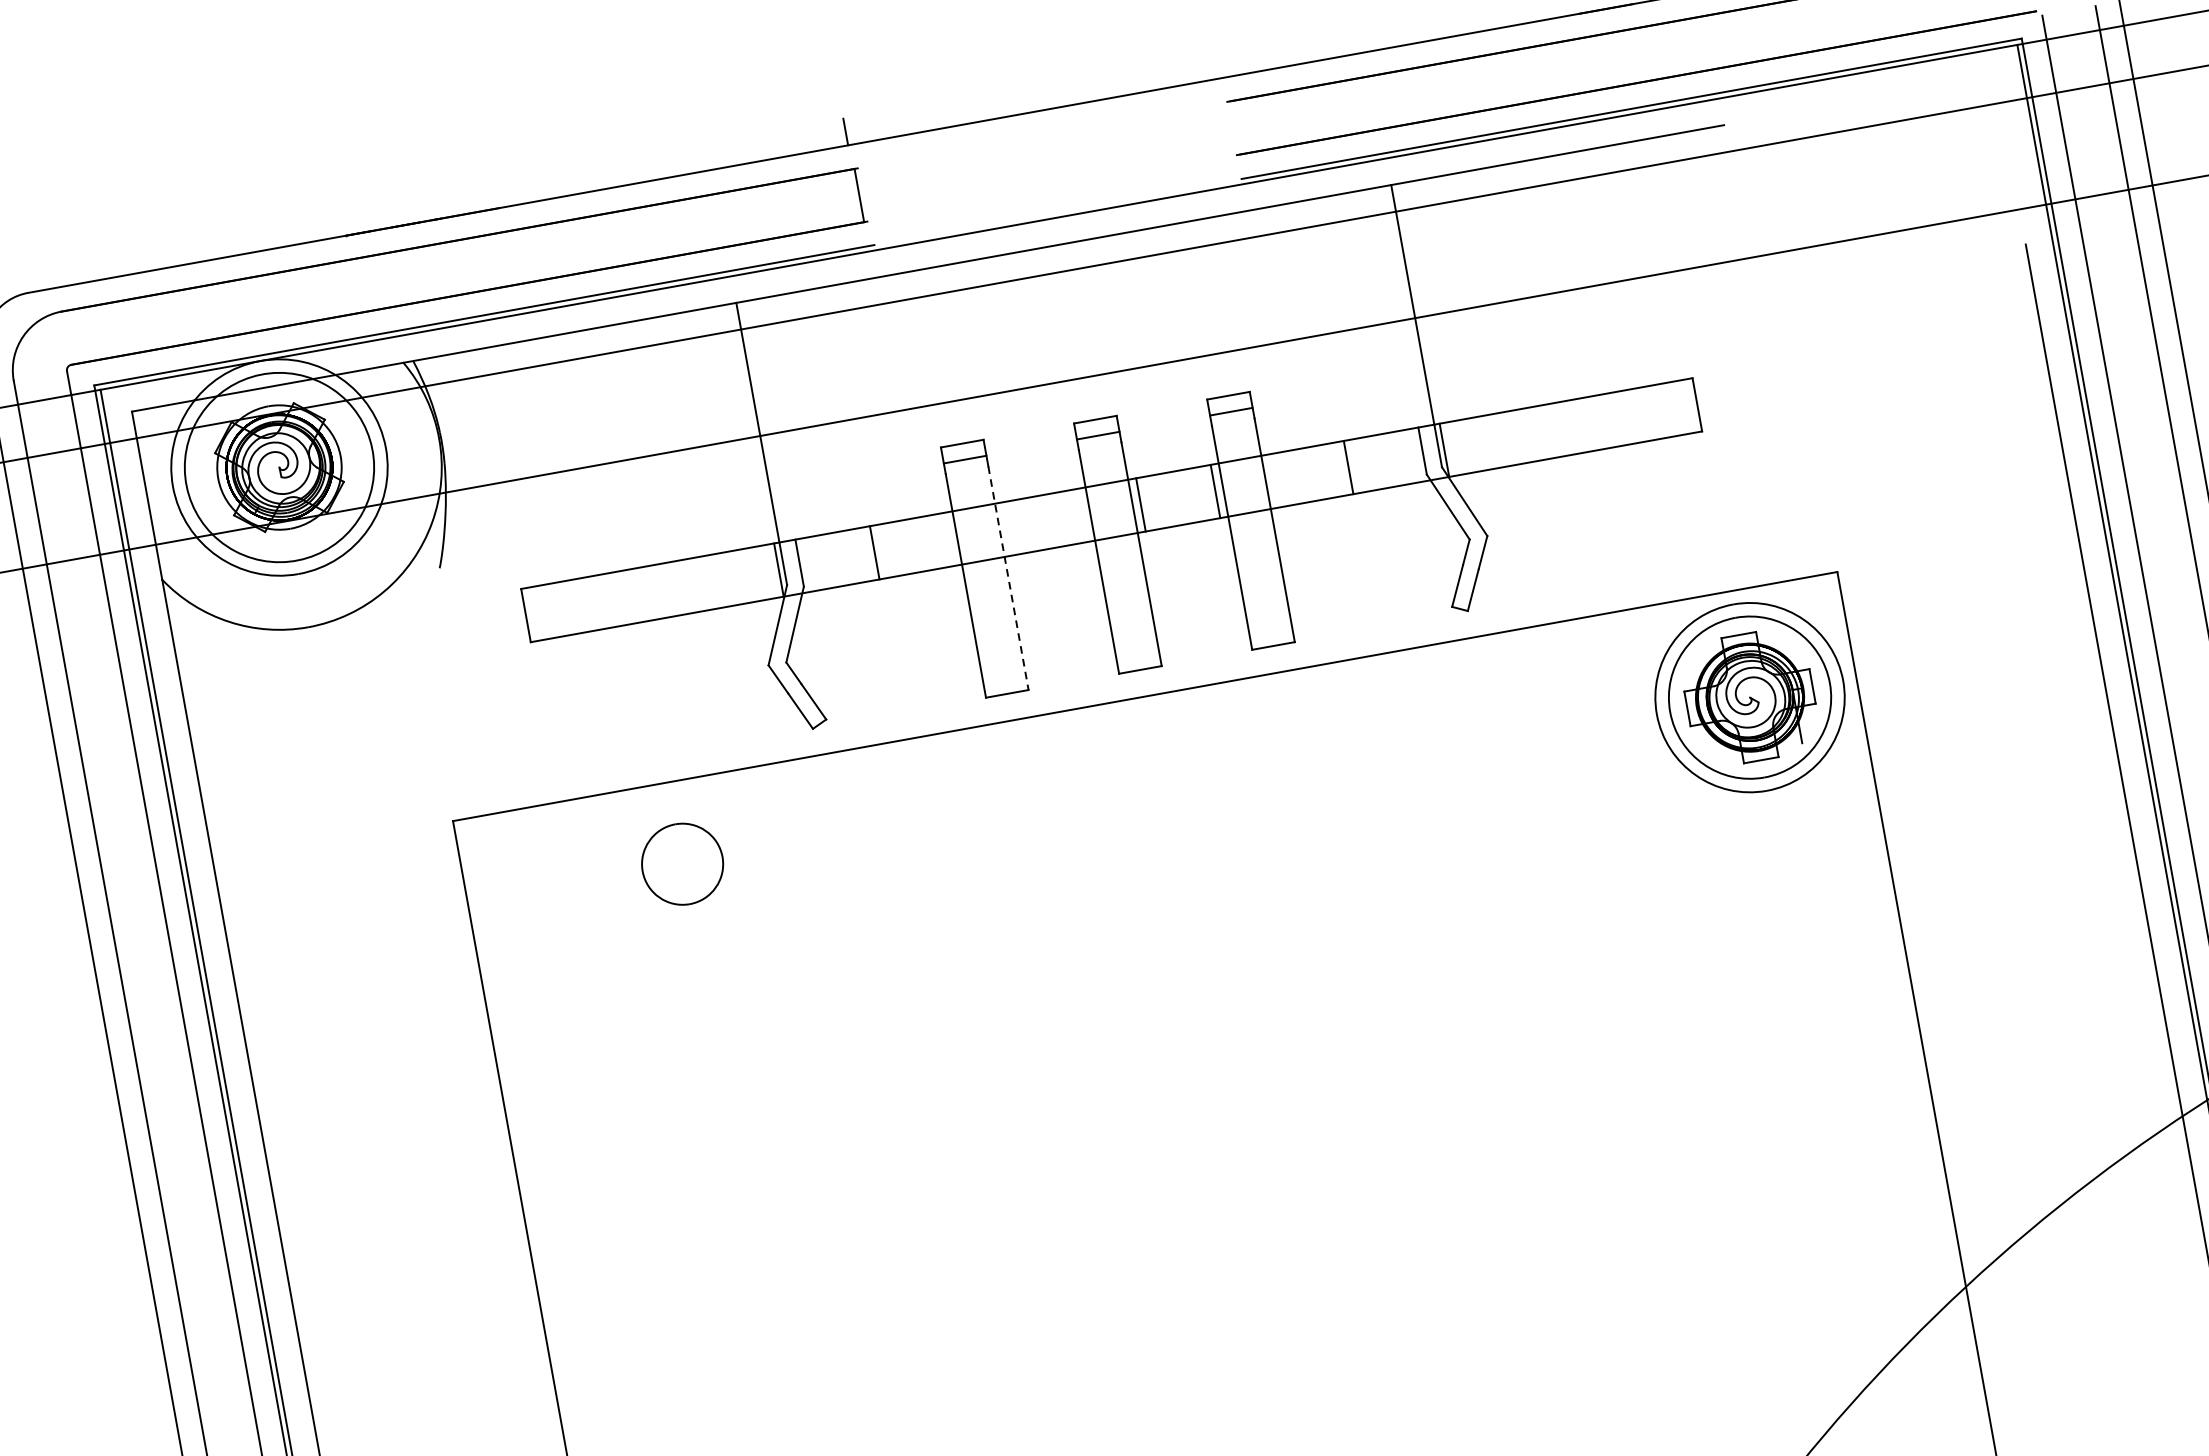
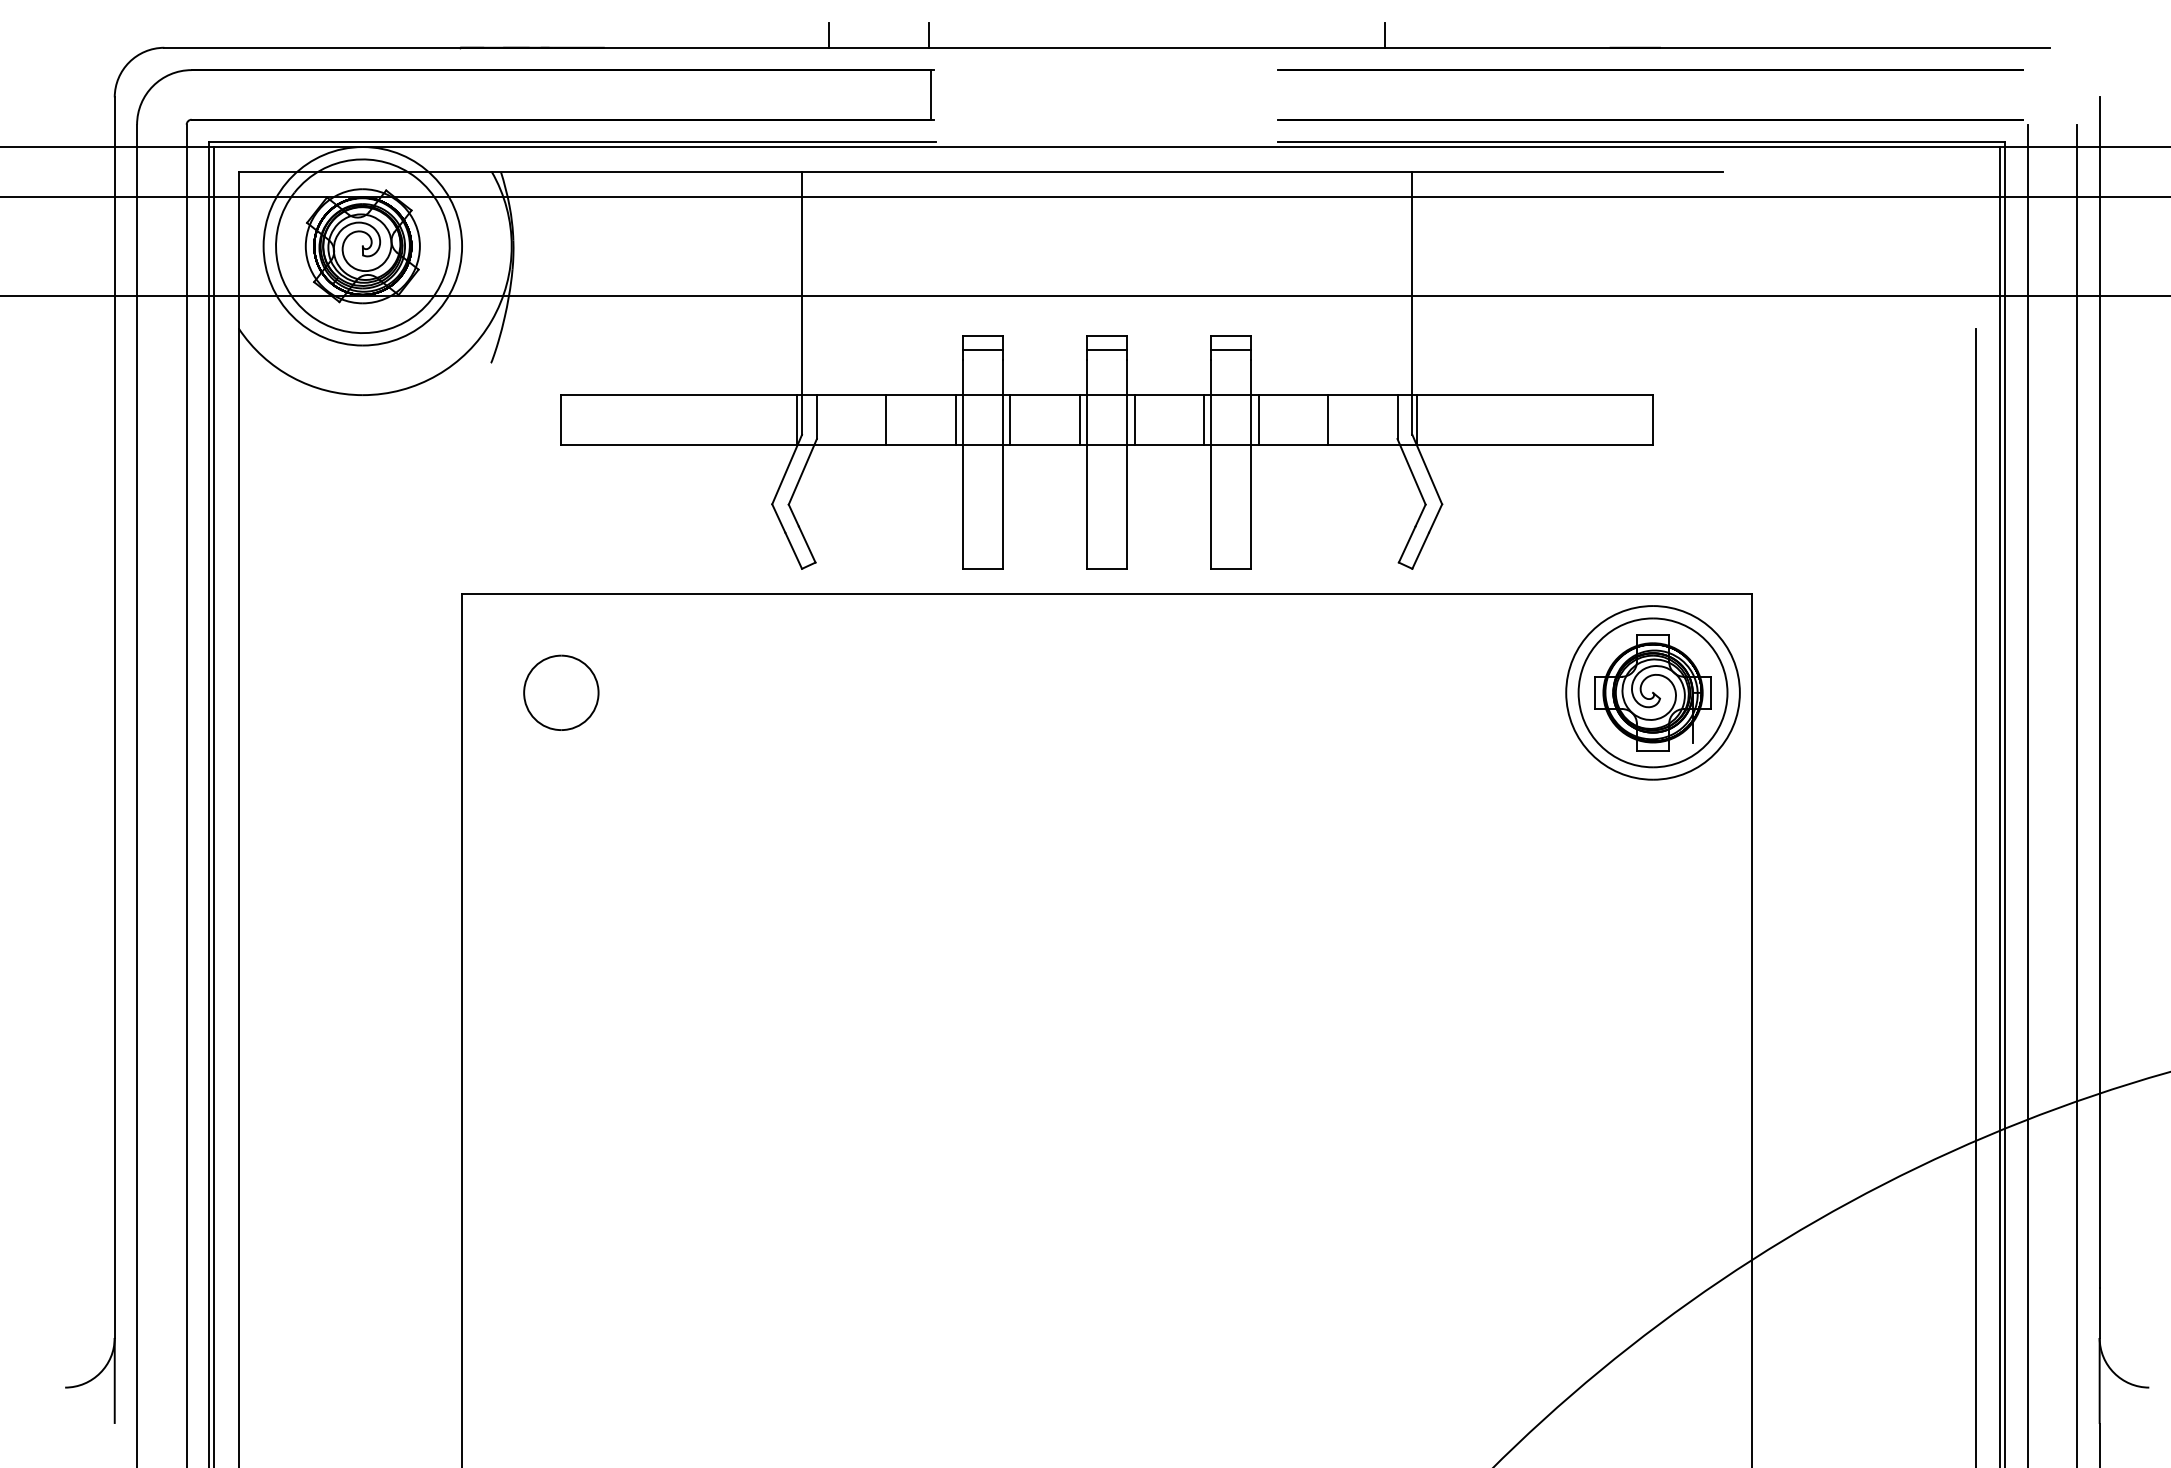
line: (1335, 42) -> (1385, 34), added
line: (739, 150) -> (829, 34), added
line: (1273, 480) -> (1258, 419), added
line: (1081, 515) -> (1079, 419), added
line: (1007, 528) -> (1010, 419), added
line: (948, 538) -> (955, 419), added
line: (1009, 579) -> (1003, 465), dashed -> solid
part: (682, 863) -> (561, 692), moved

